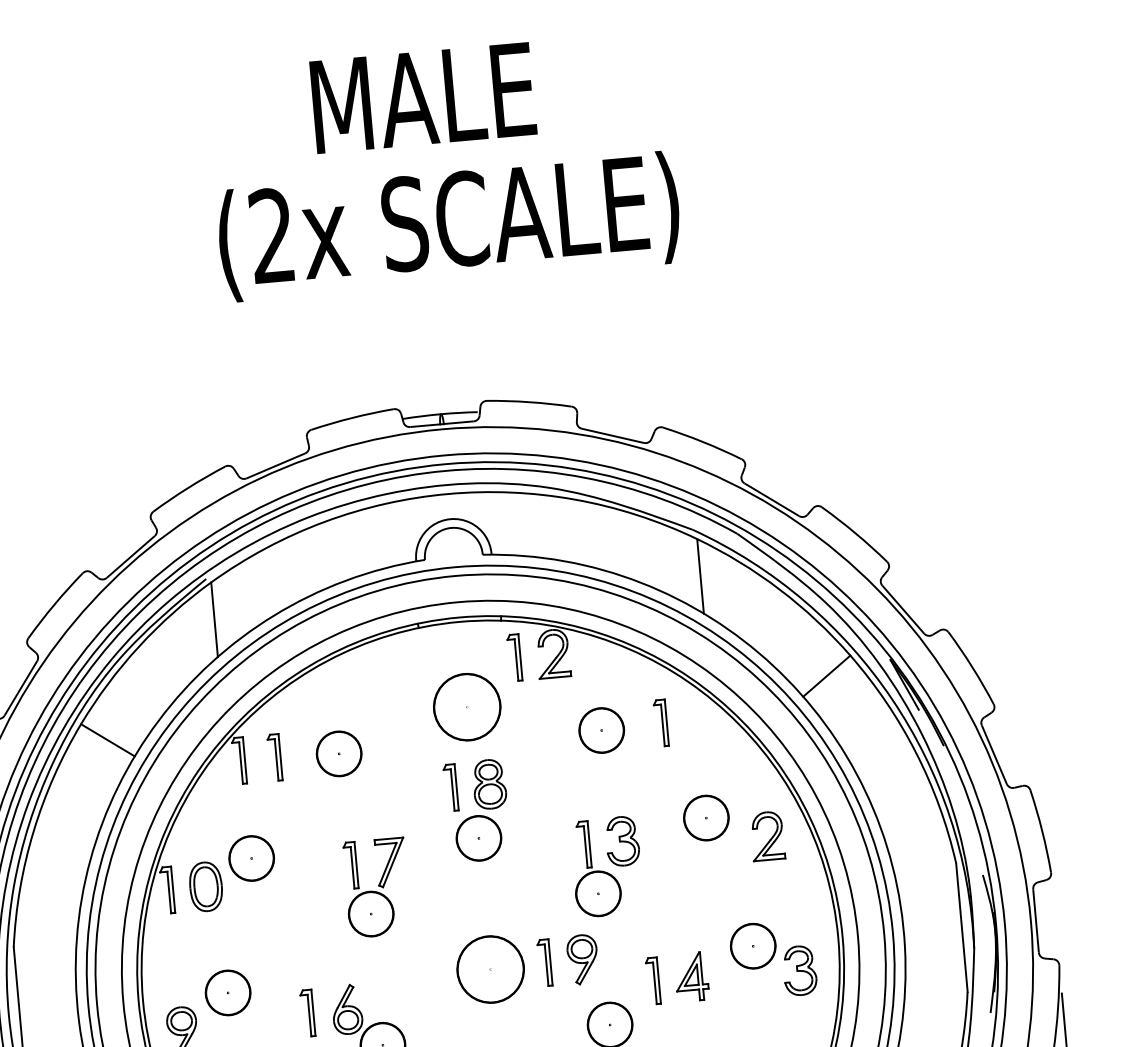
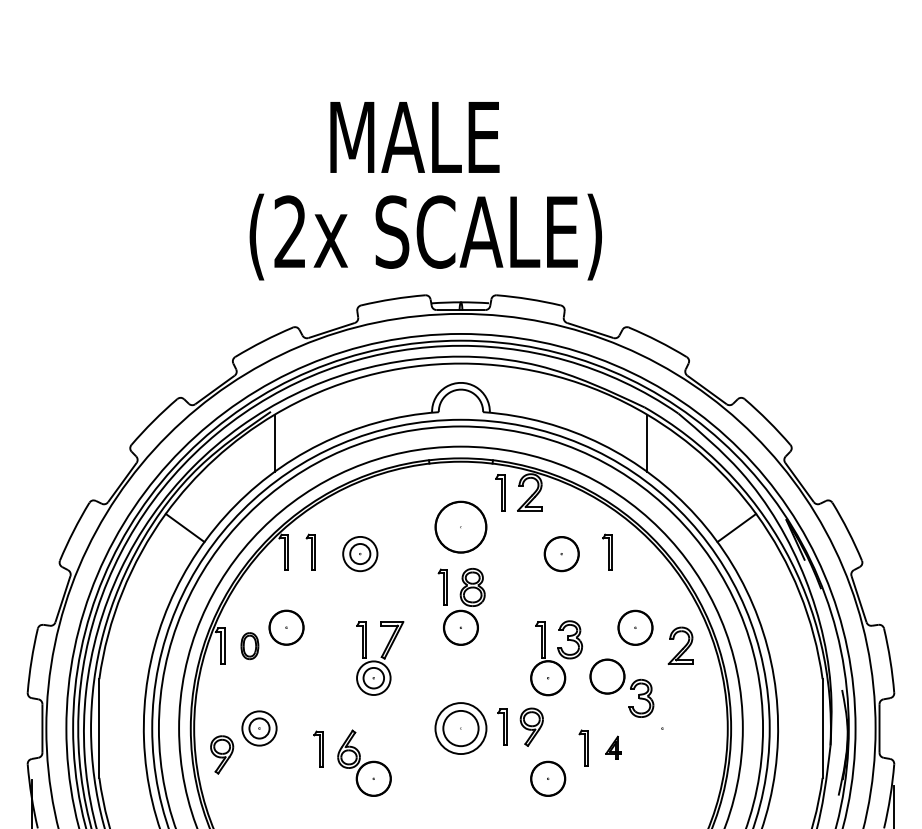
text: (443, 167) -> (425, 191), moved
circle: (339, 753) -> (360, 553), size x0.6
part: (205, 885) -> (249, 645), size x0.7
circle: (370, 914) -> (373, 678), size x0.6
part: (772, 958) -> (621, 687), moved
circle: (490, 969) -> (460, 728), size x0.7
part: (691, 976) -> (613, 747), size x0.6
circle: (228, 992) -> (259, 728), size x0.6

